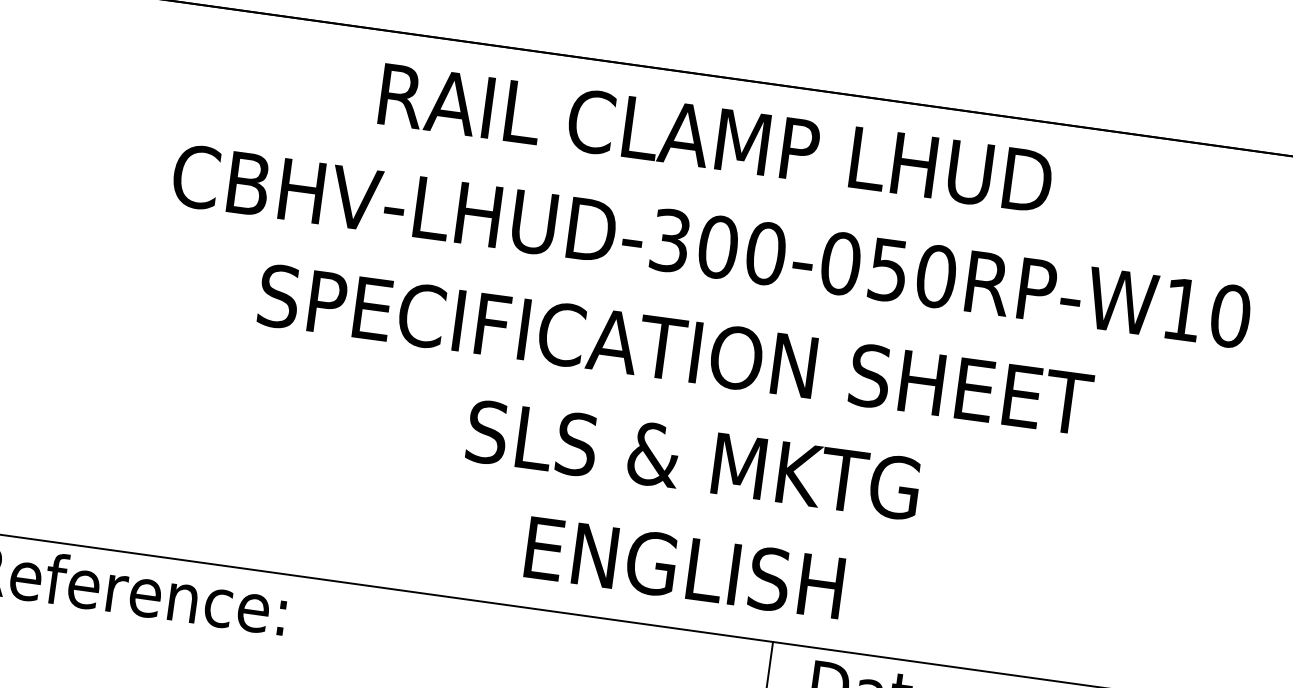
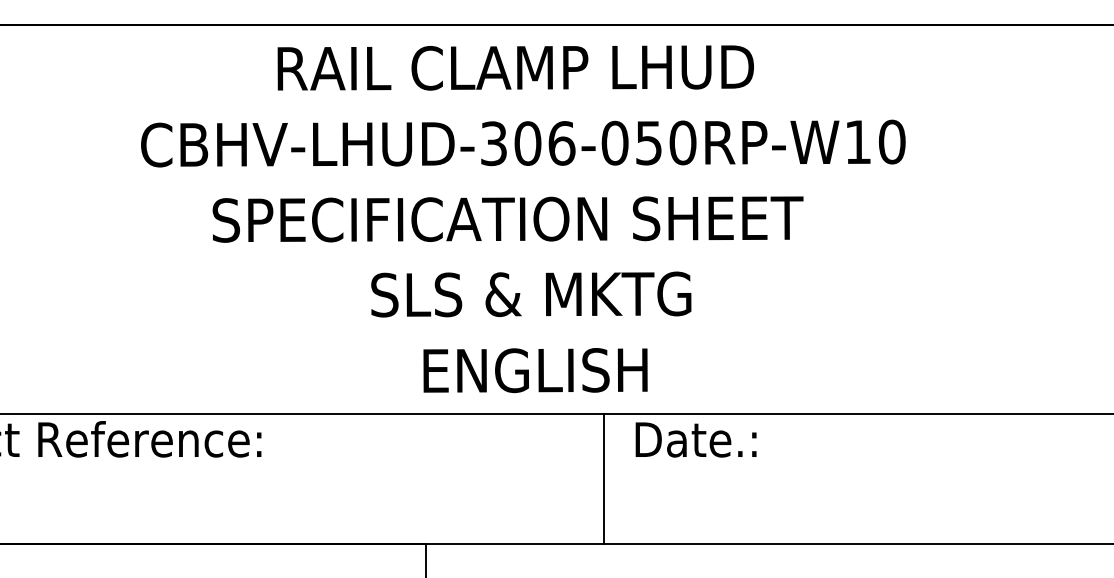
text: (765, 253) -> (561, 143), CBHV-LHUD-300-050RP-W10 -> CBHV-LHUD-306-050RP-W10

